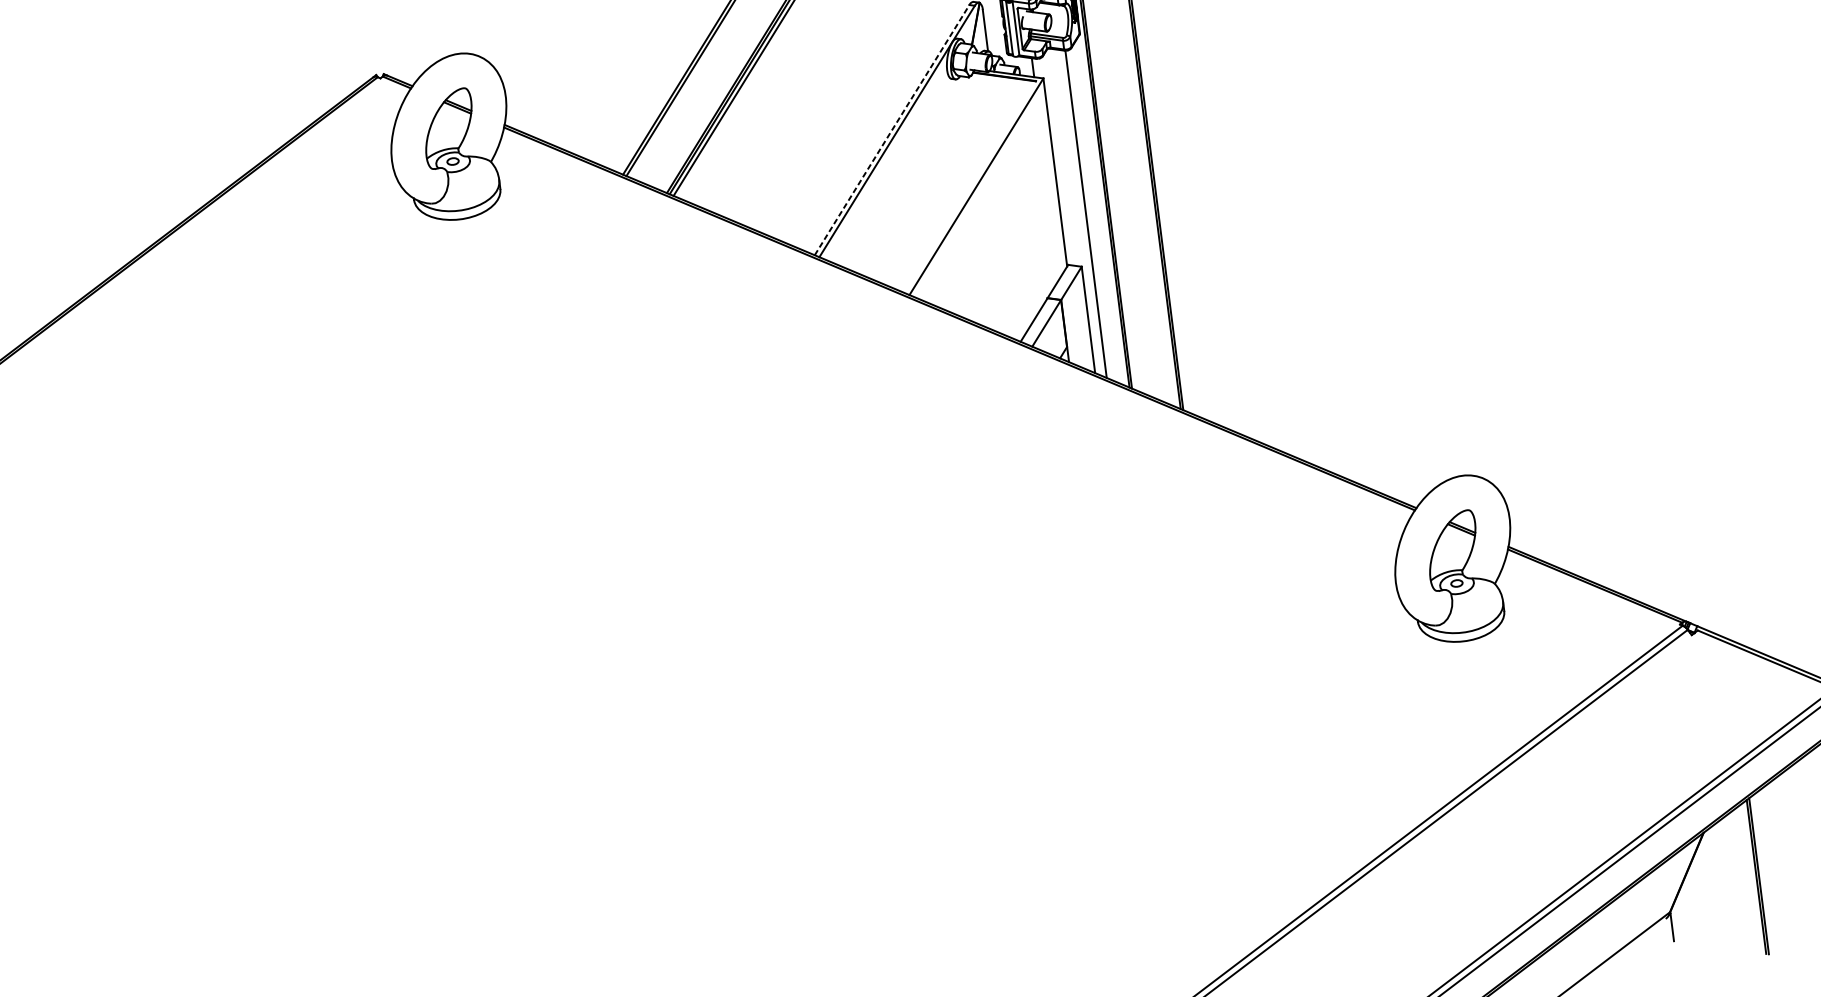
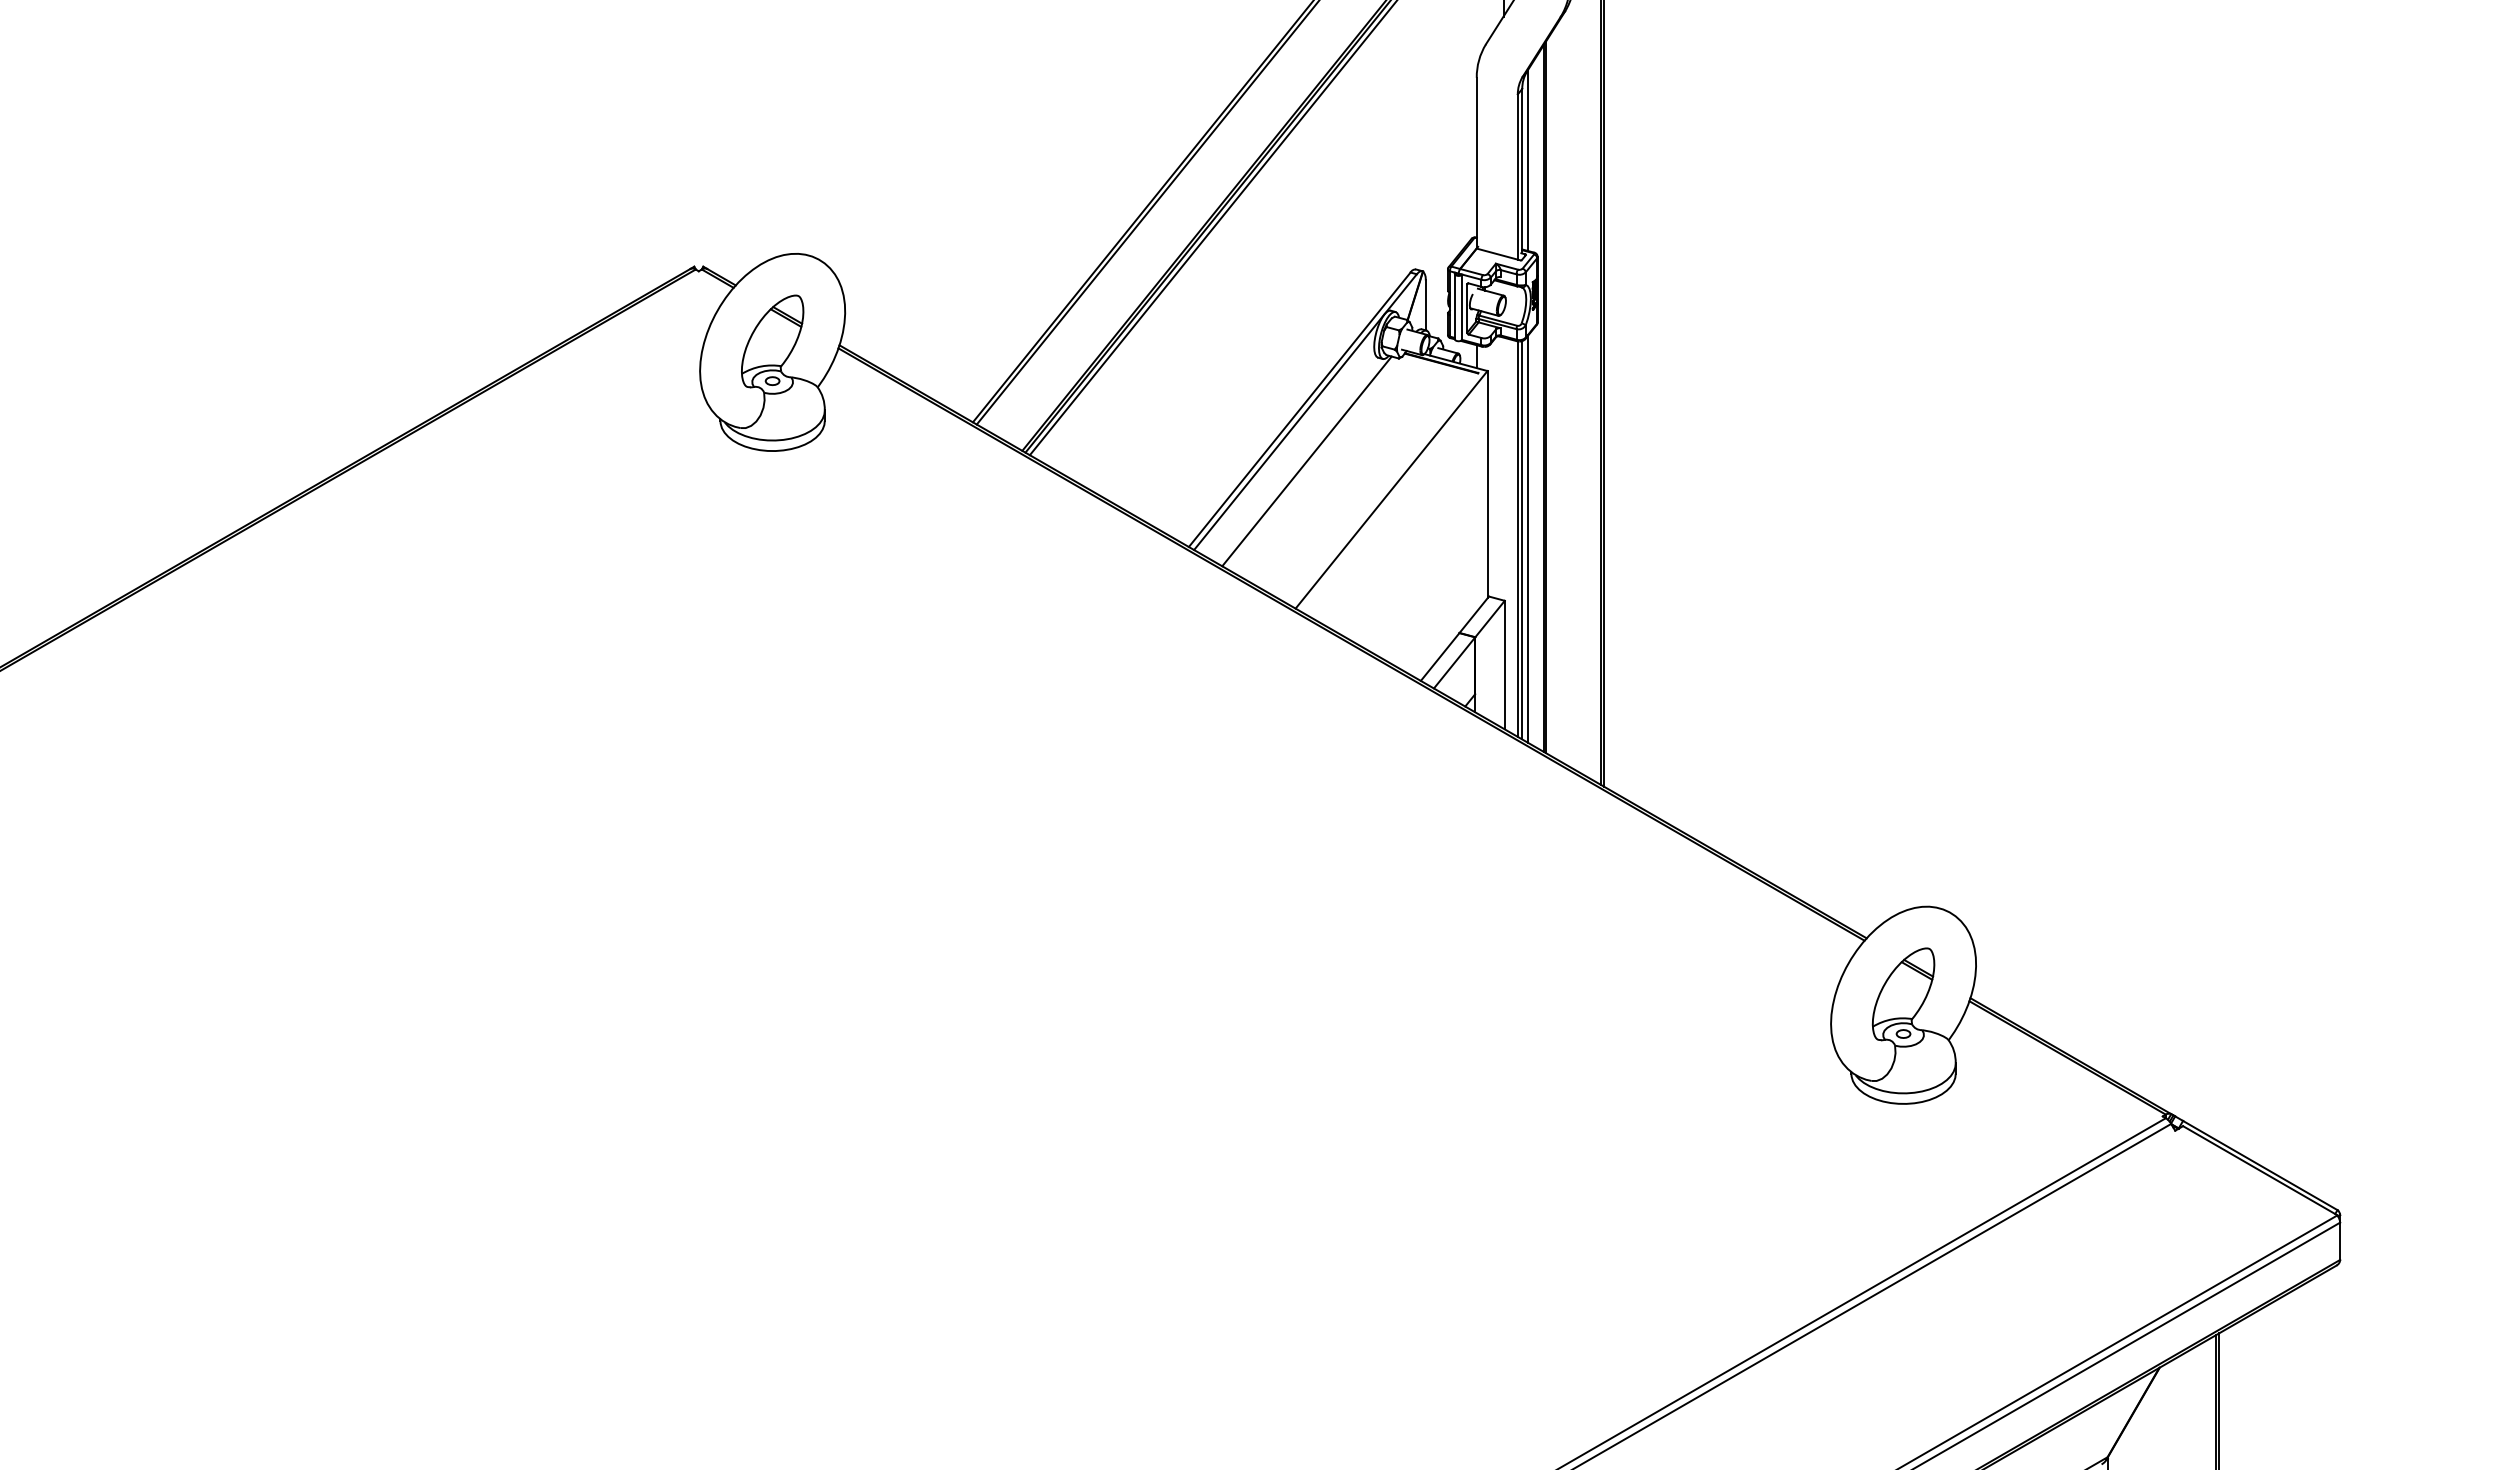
line: (892, 129) -> (1300, 409), dashed -> solid
line: (903, 172) -> (1306, 461), added
line: (1094, 212) -> (1528, 538), added
line: (1090, 215) -> (1522, 540), added

